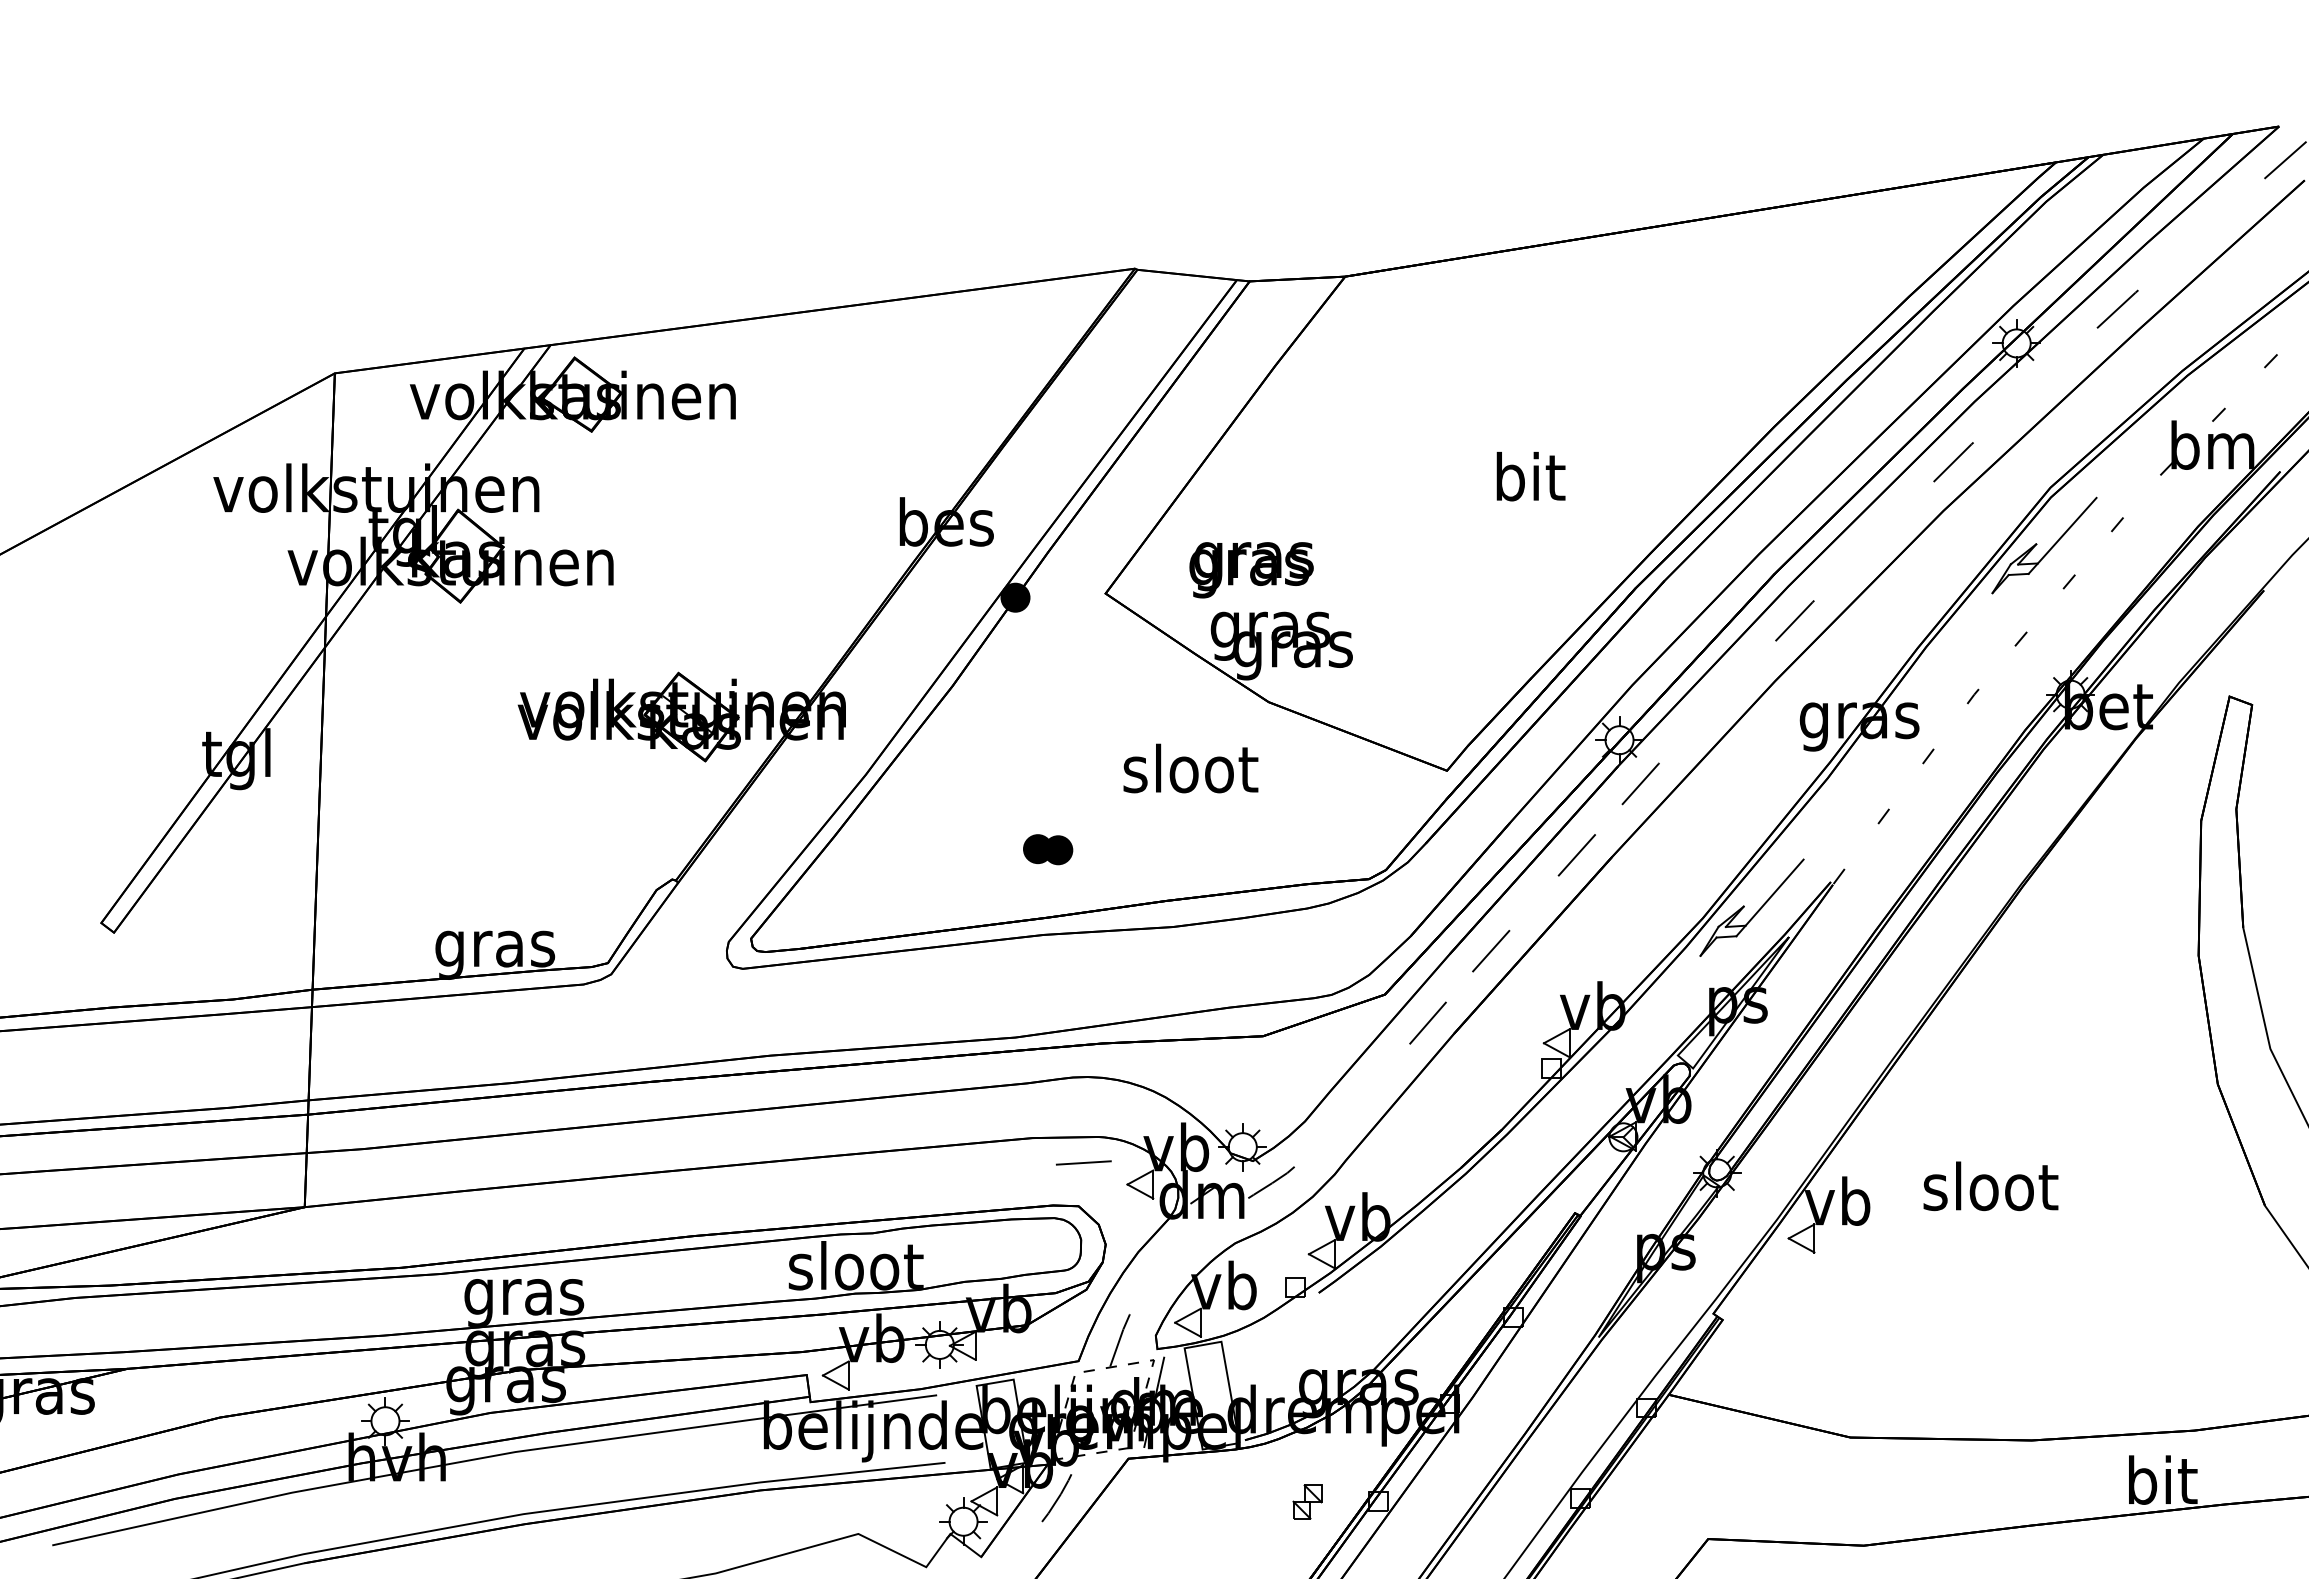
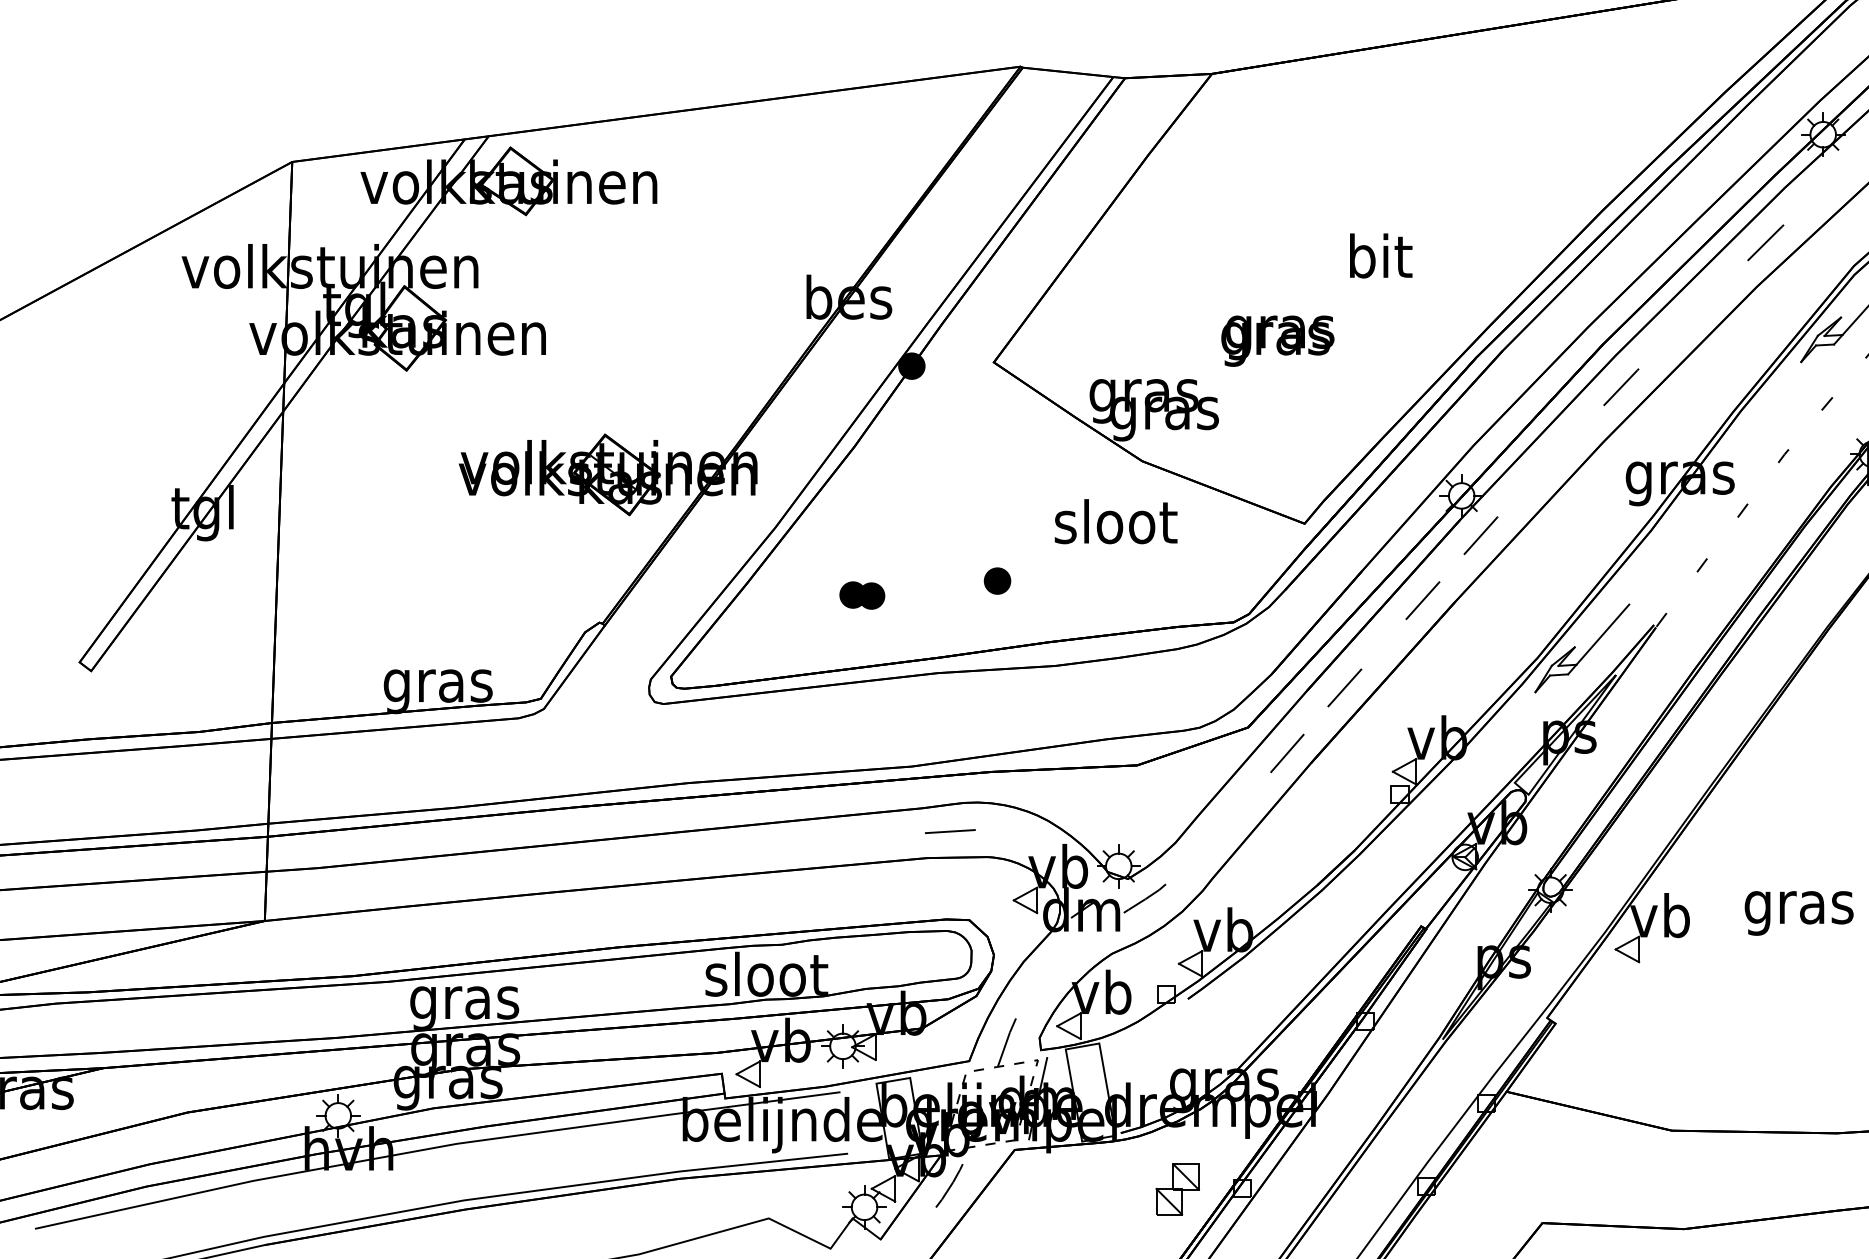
text: (1251, 570) -> (1277, 341), moved
text: (1190, 768) -> (1115, 521), moved
part: (1109, 833) -> (997, 580), added
part: (1048, 849) -> (862, 595), moved
line: (1083, 1162) -> (950, 831), moved
text: (1990, 1192) -> (1799, 907), sloot -> gras
part: (1307, 1501) -> (1177, 1188), size x1.67

